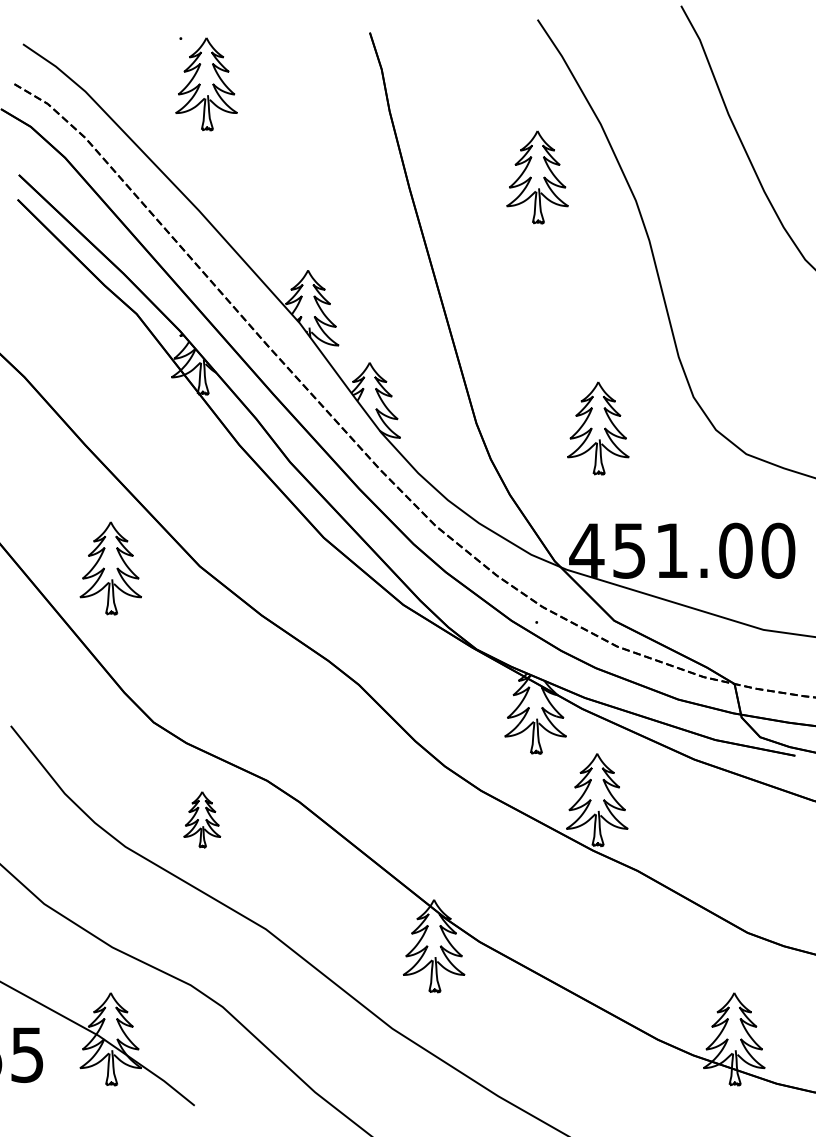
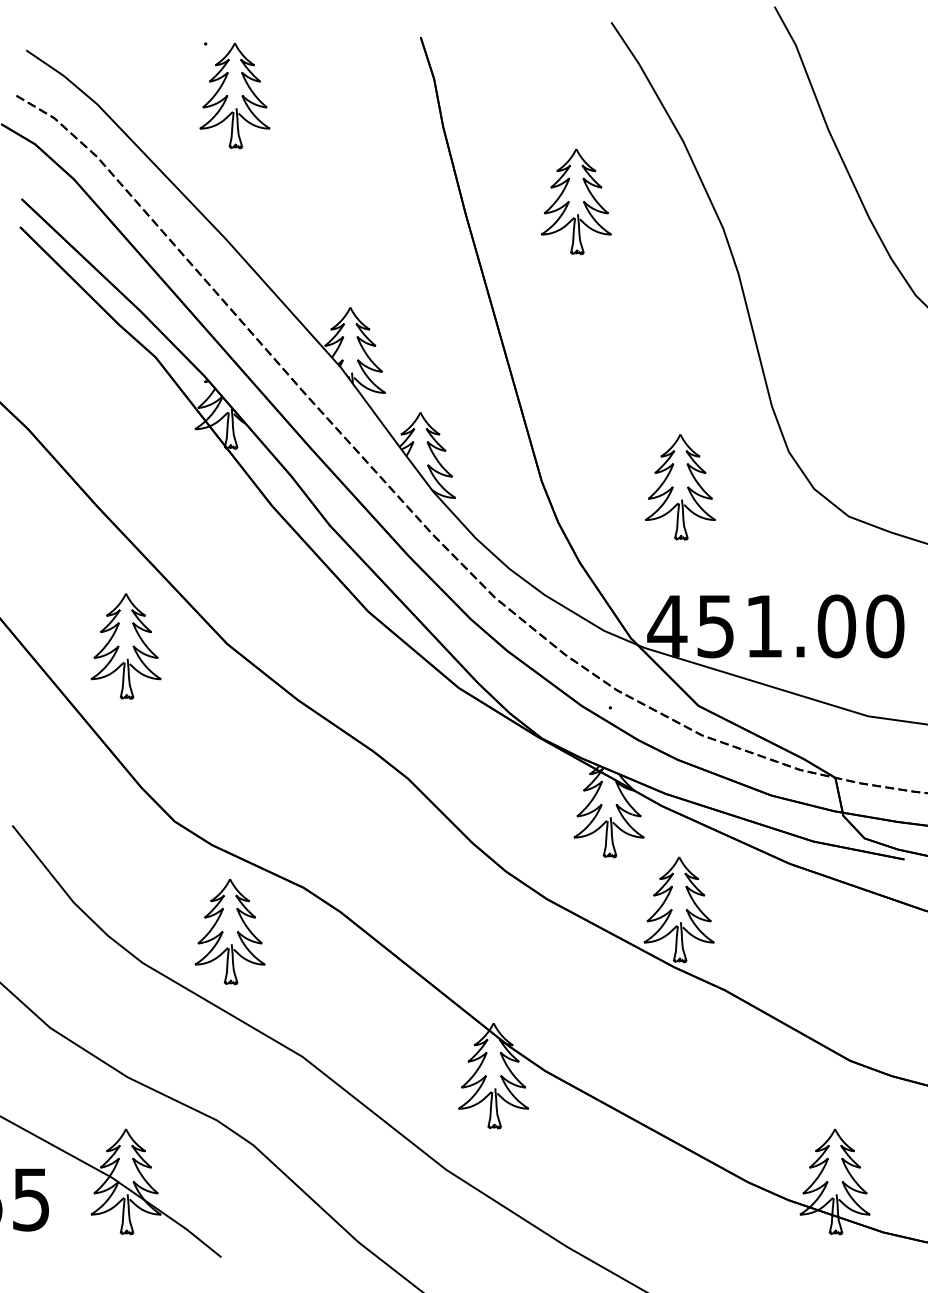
part: (537, 177) -> (576, 201), moved
part: (201, 820) -> (229, 932), size x1.67

